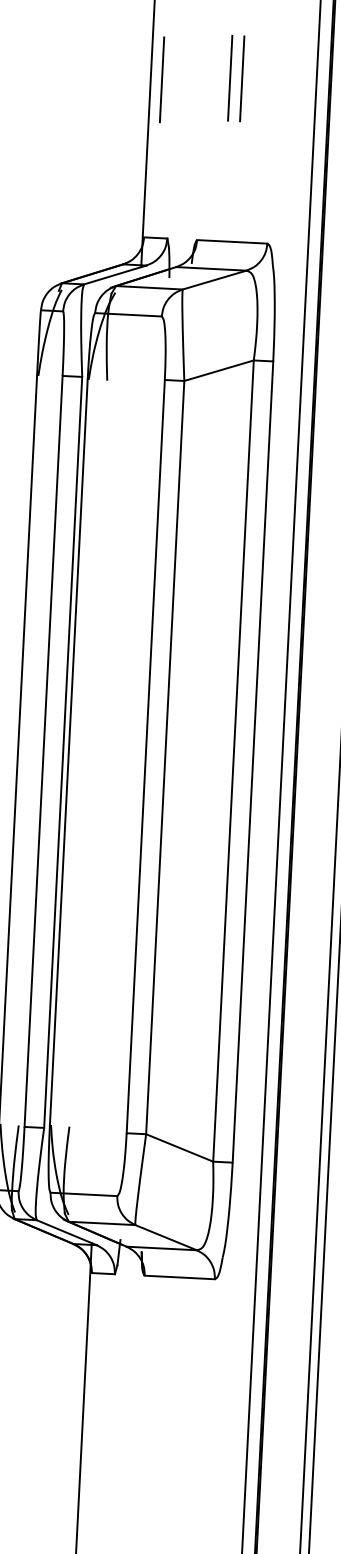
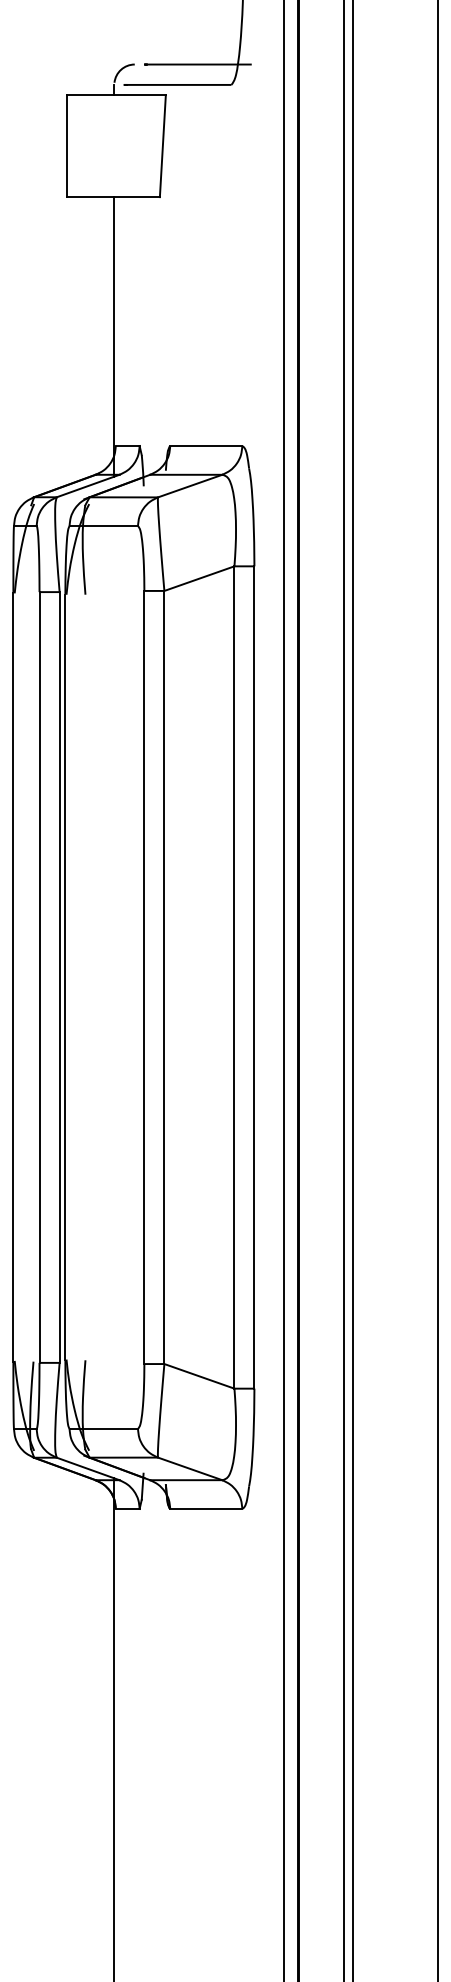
line: (230, 78) -> (195, 278), removed
line: (241, 78) -> (207, 278), removed
line: (161, 79) -> (125, 283), removed

